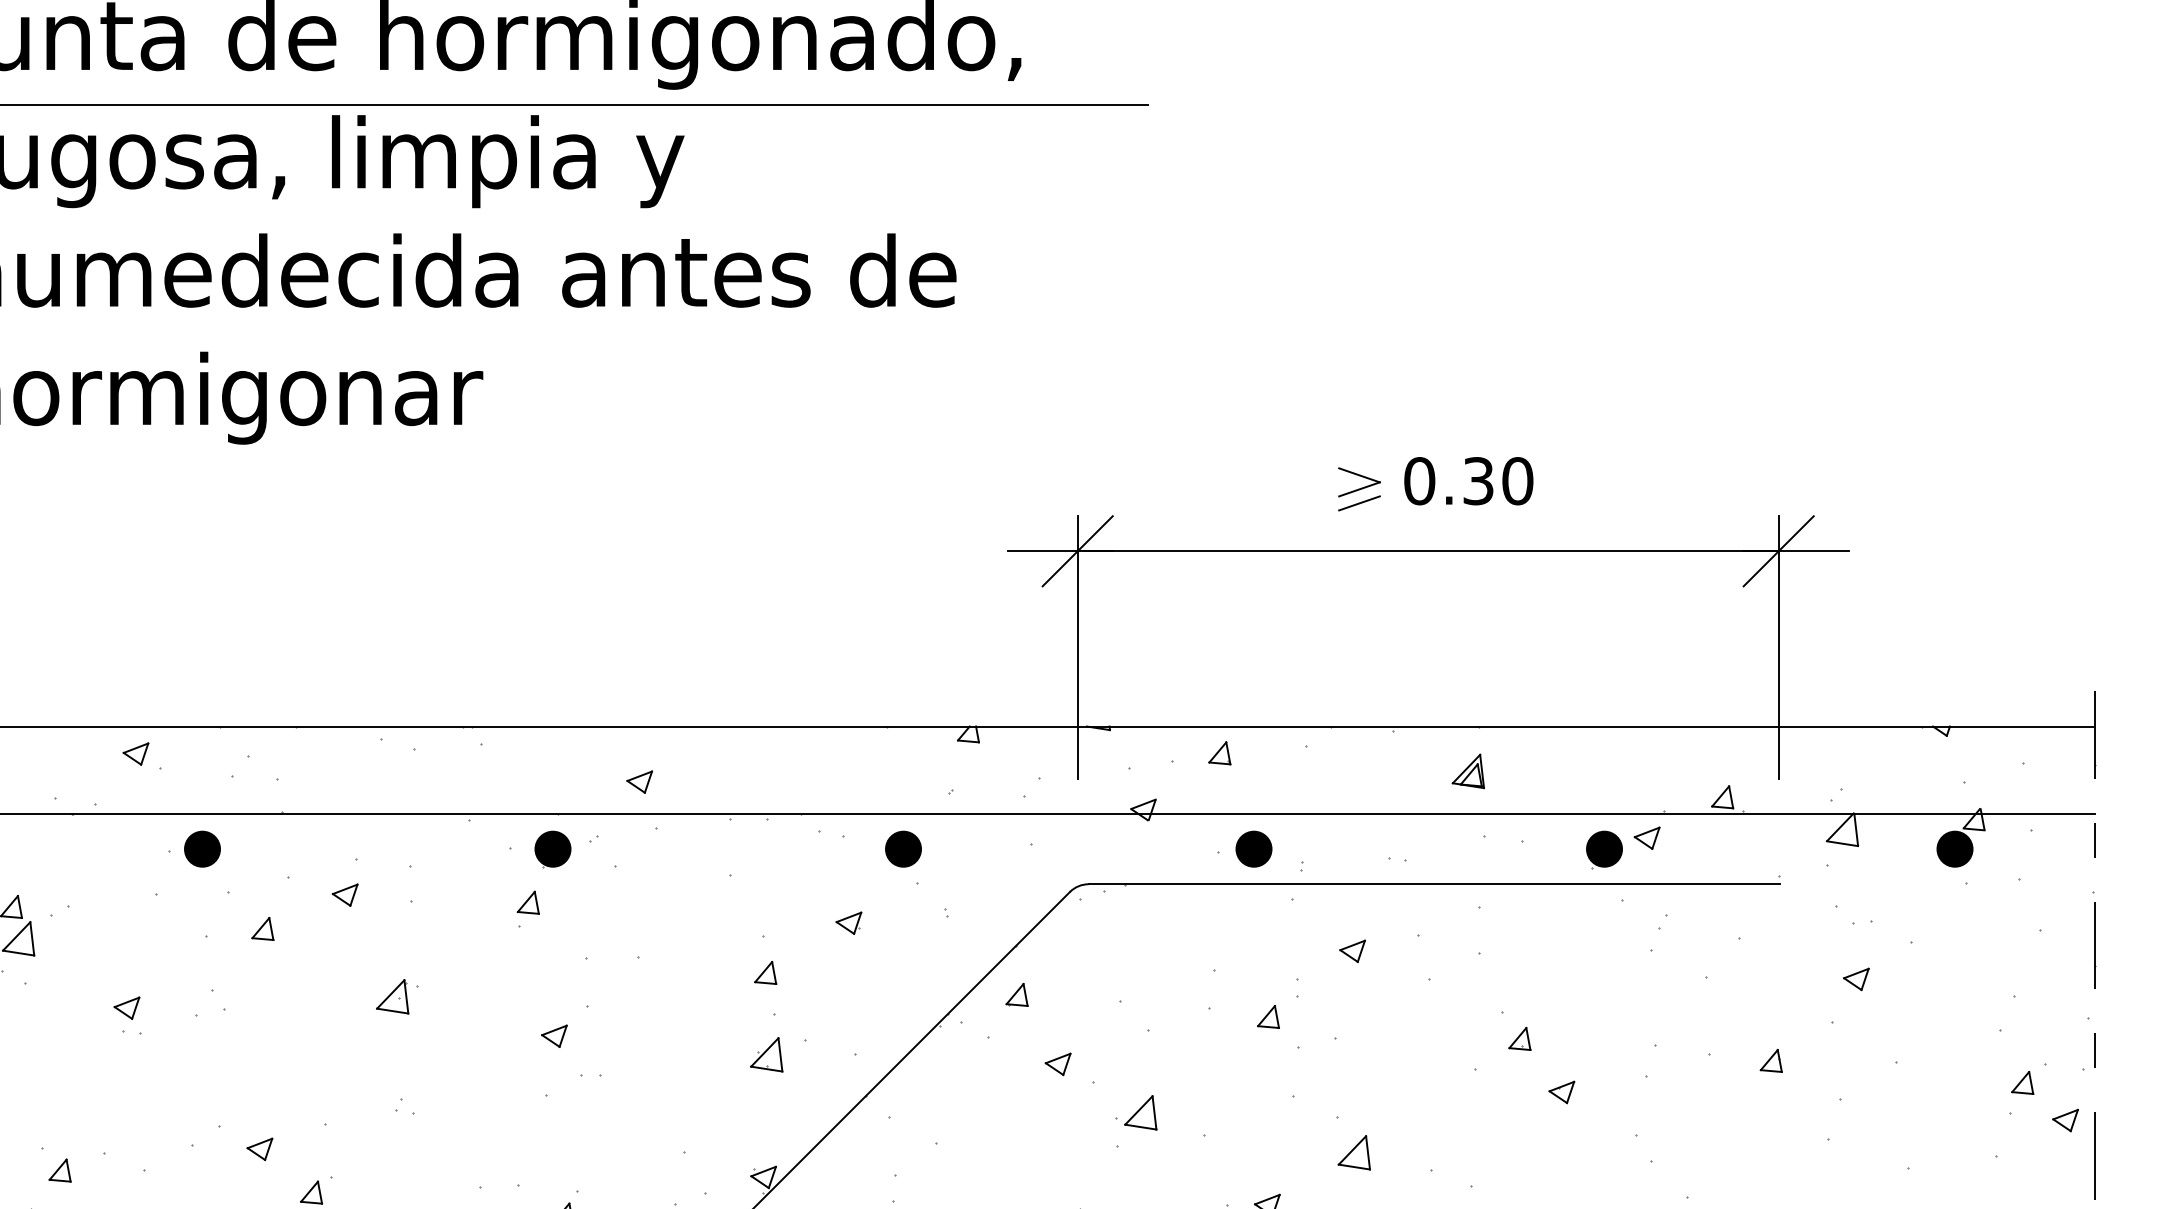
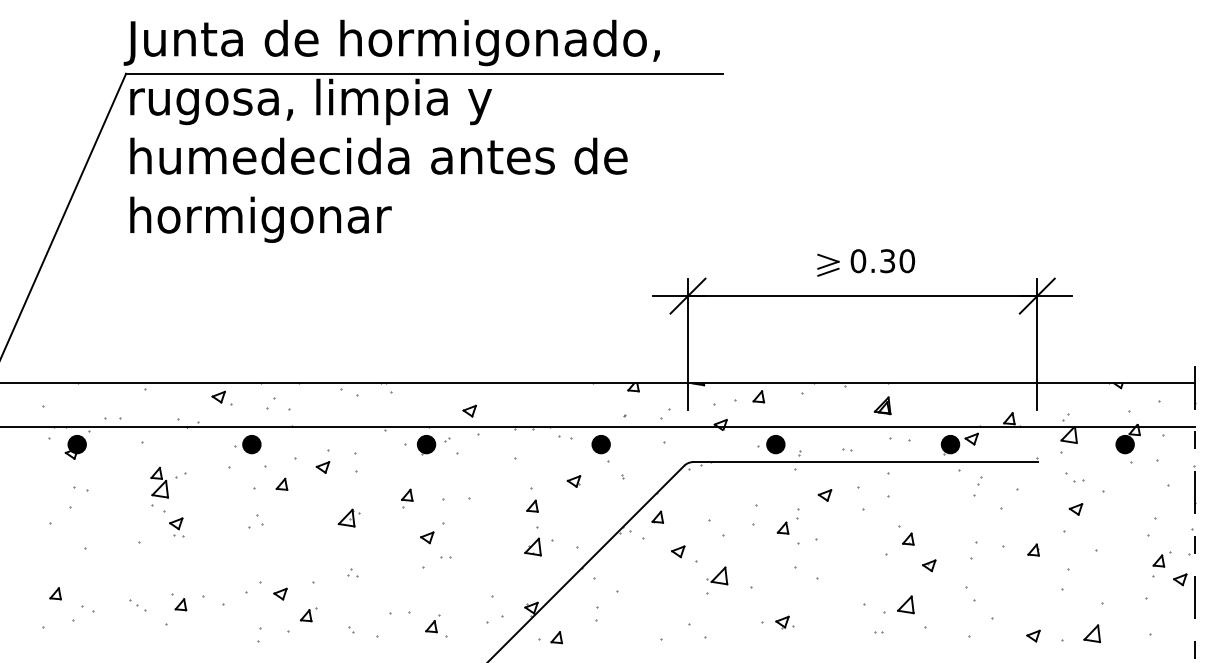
part: (528, 909) -> (407, 498), moved
part: (127, 1015) -> (176, 527), moved
part: (1353, 1152) -> (905, 604), moved

